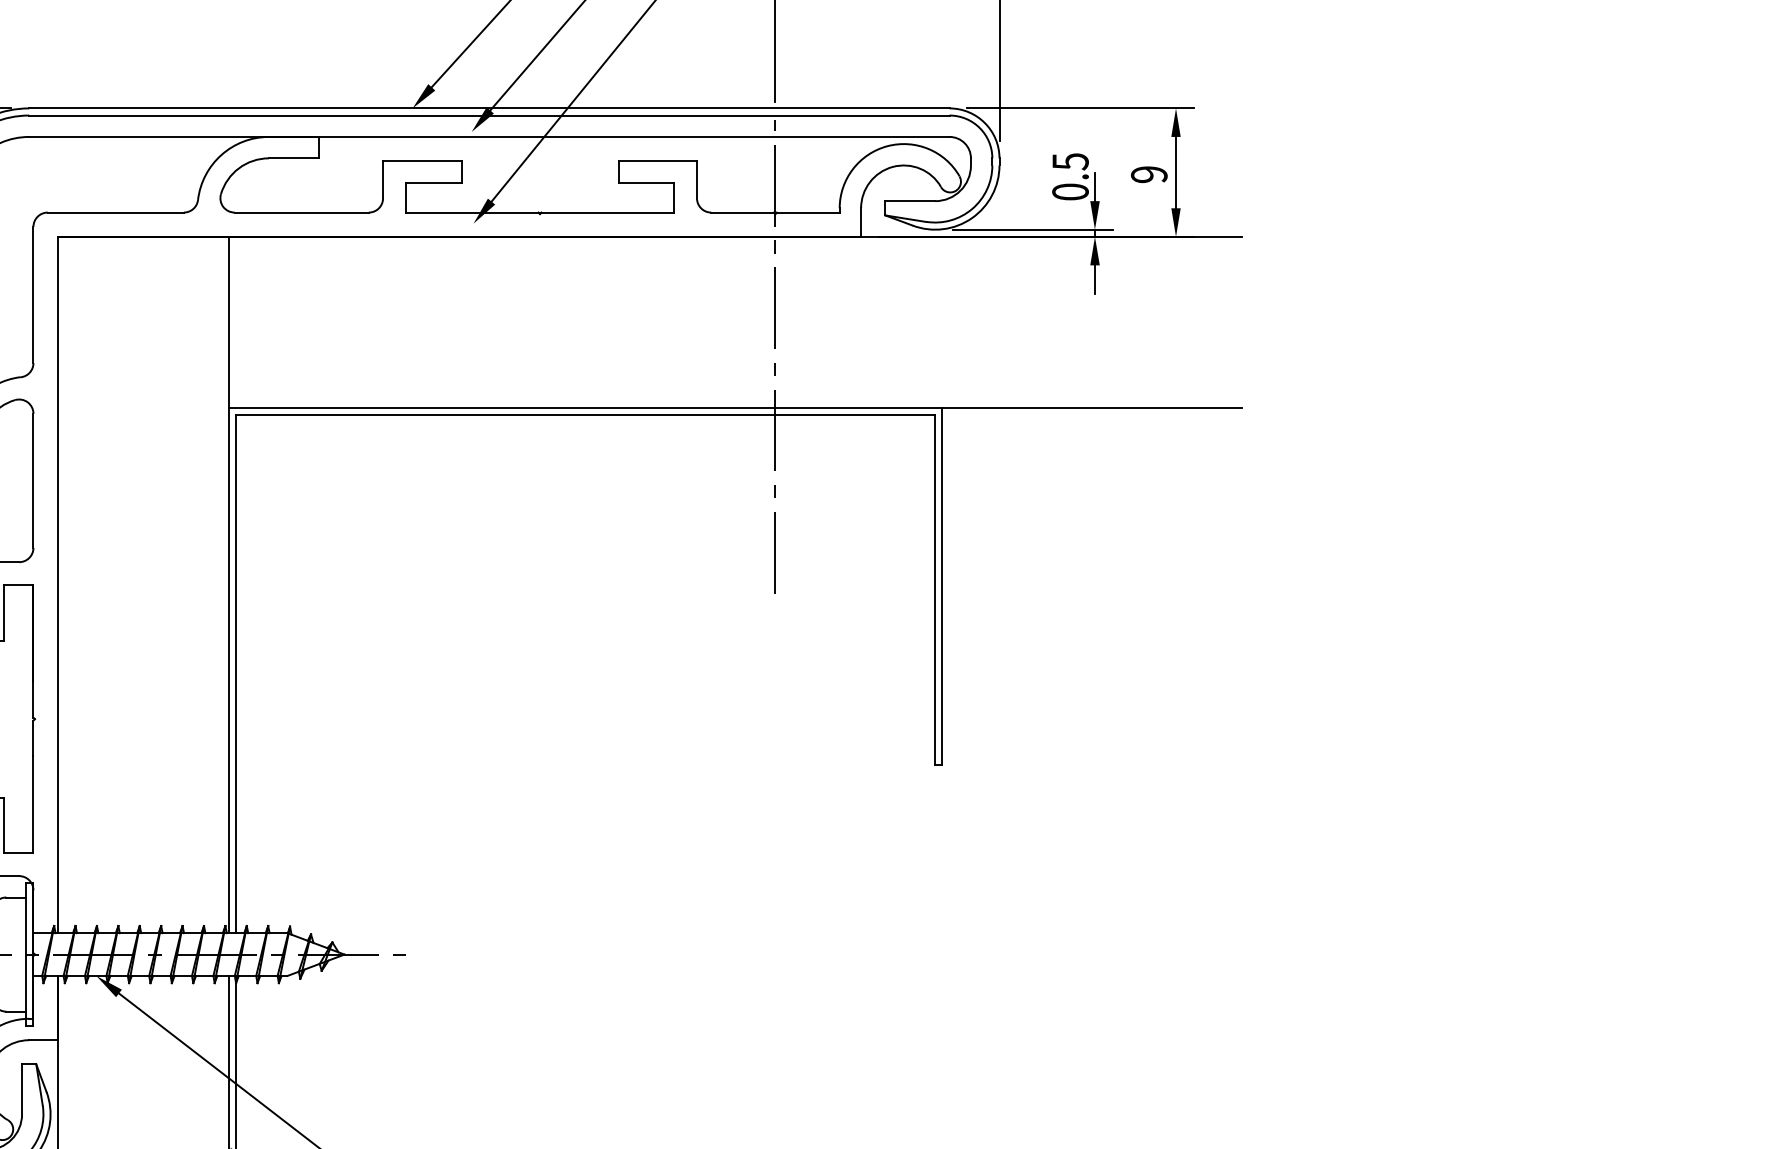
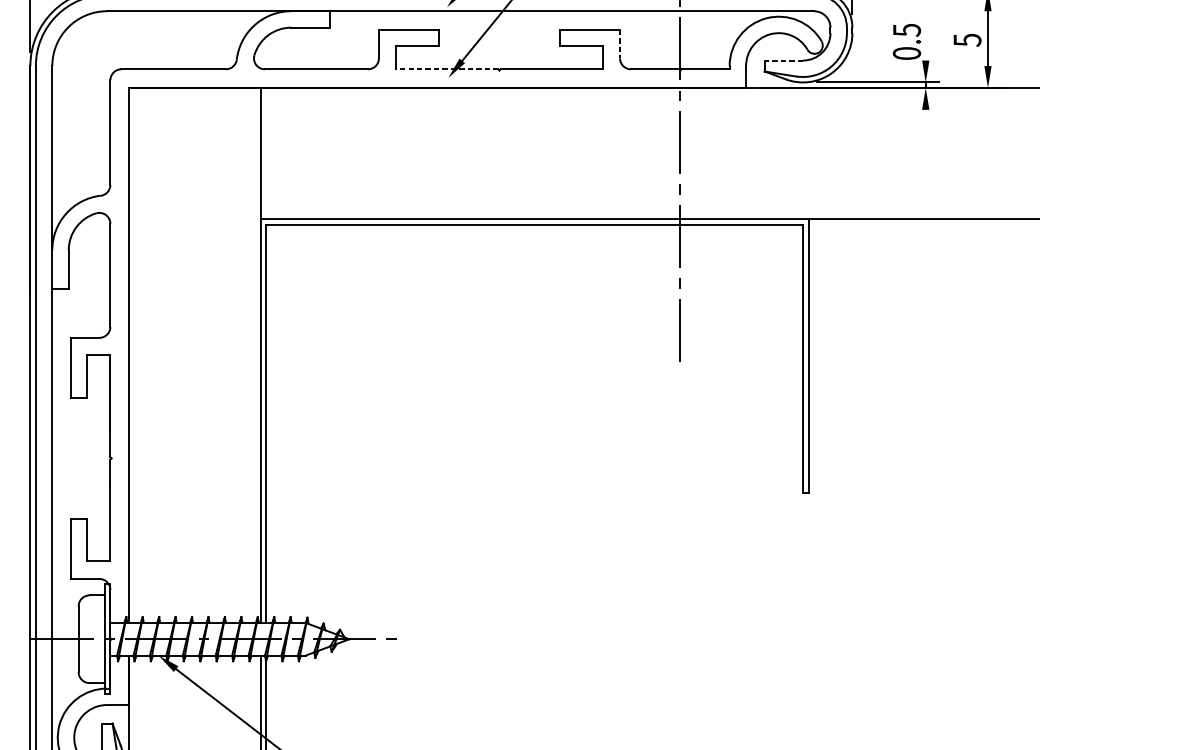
text: (1148, 174) -> (966, 40), 9 -> 5
line: (697, 179) -> (620, 43), solid -> dashed
line: (1094, 186) -> (925, 49), removed
line: (910, 201) -> (784, 60), solid -> dashed
line: (471, 212) -> (446, 69), solid -> dashed
line: (1094, 279) -> (925, 120), removed

